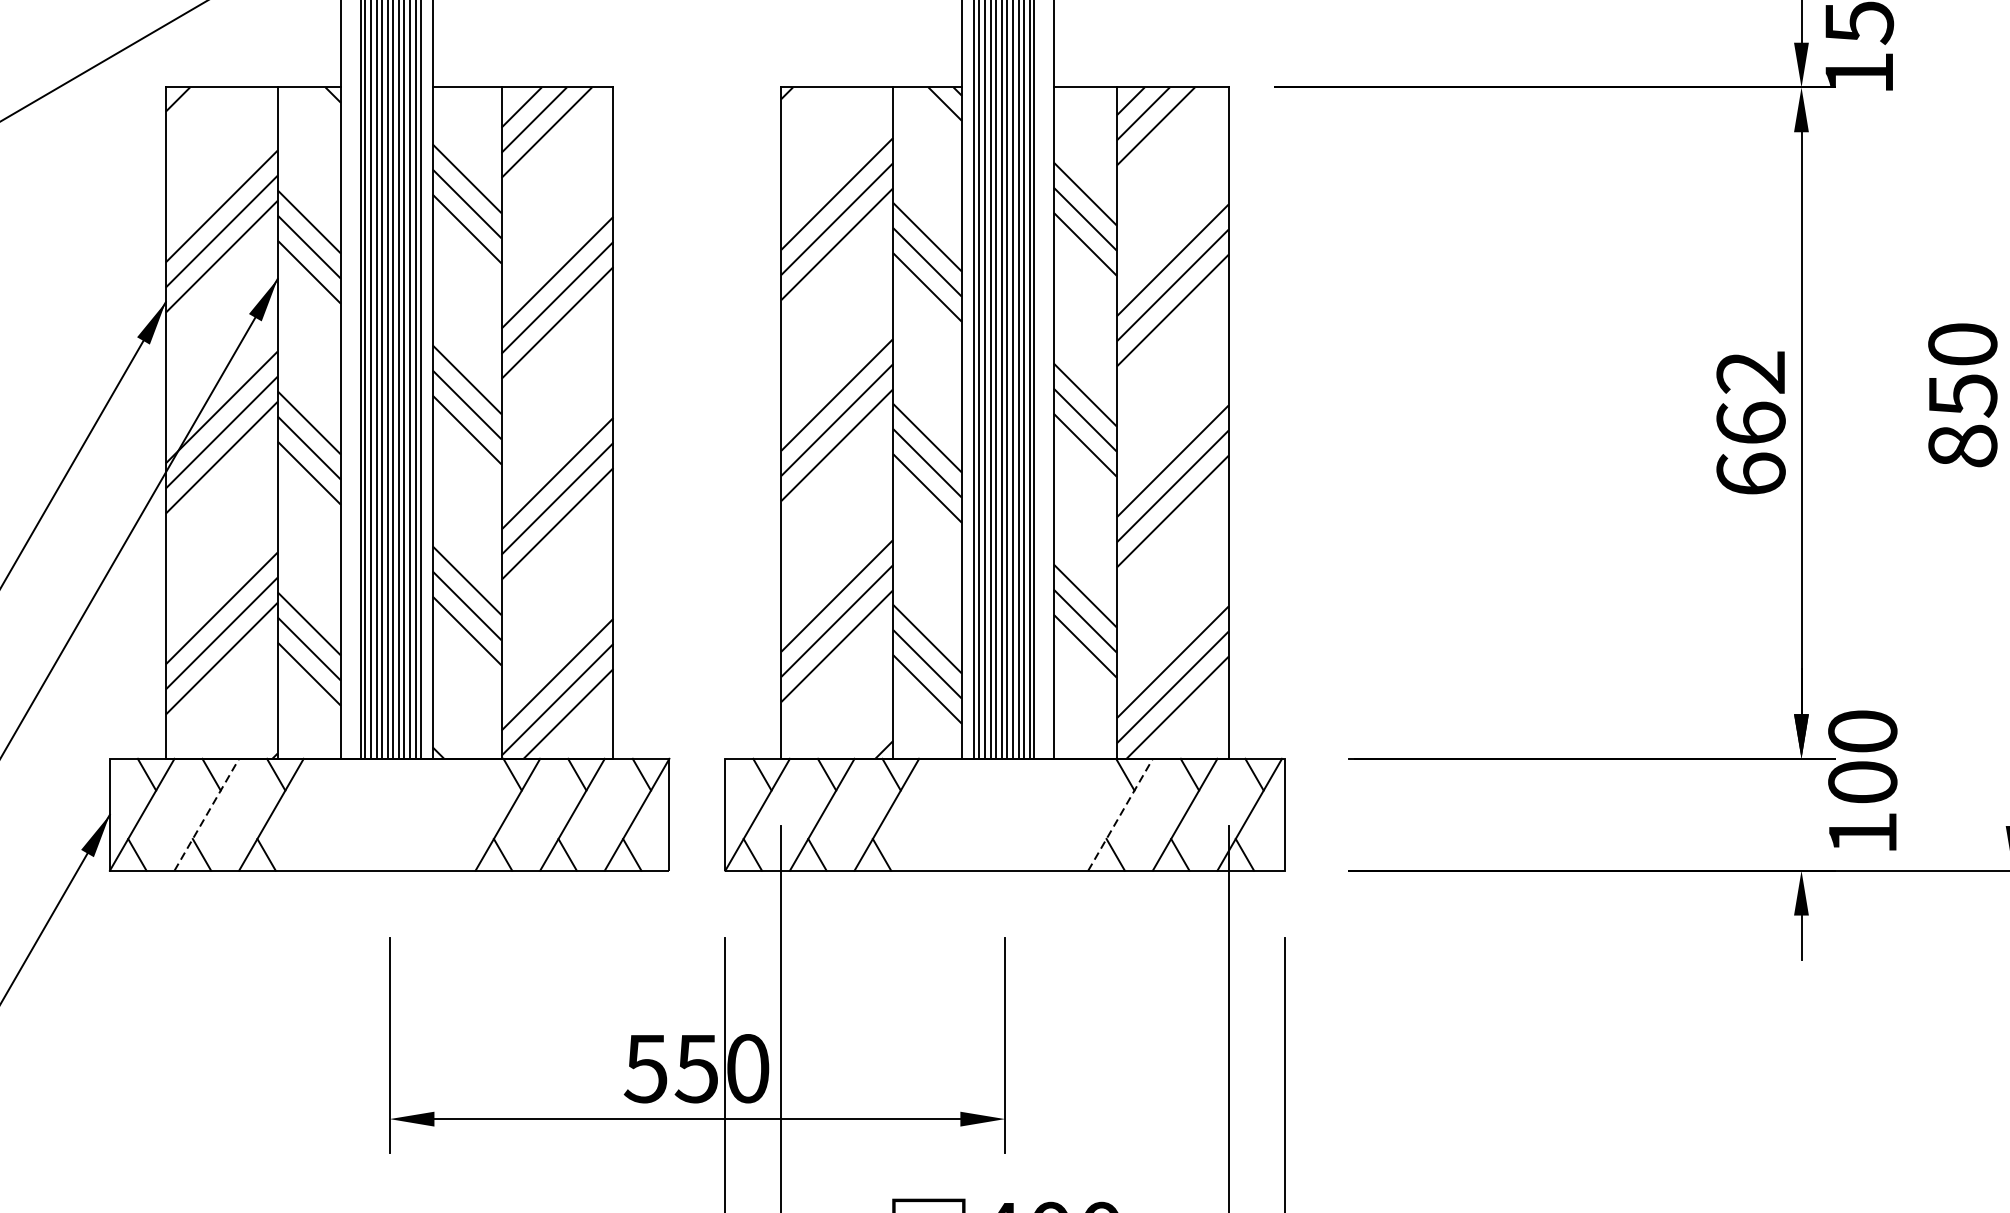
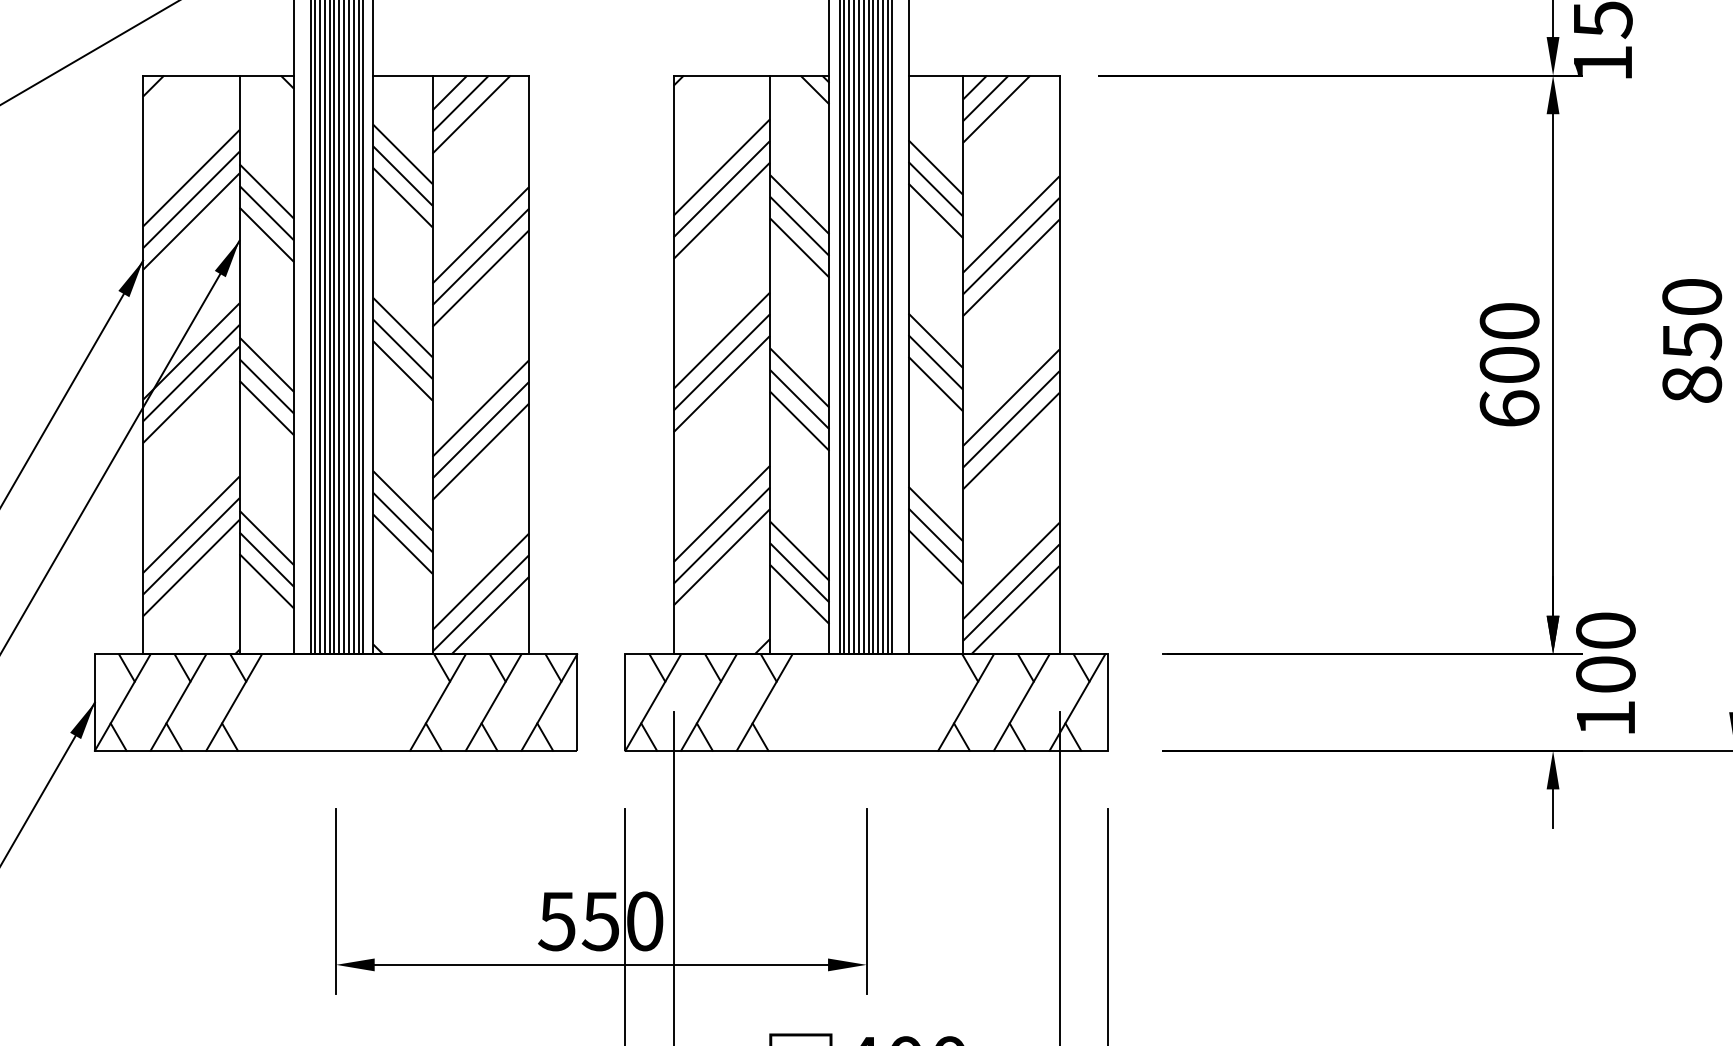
text: (1750, 397) -> (1509, 342), 662 -> 600
line: (206, 814) -> (178, 702), dashed -> solid
line: (1121, 814) -> (966, 702), dashed -> solid

